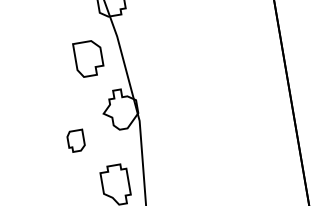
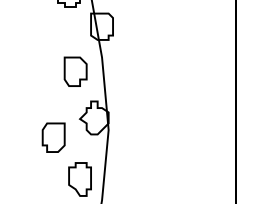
part: (75, 140) -> (53, 137), size x1.67

